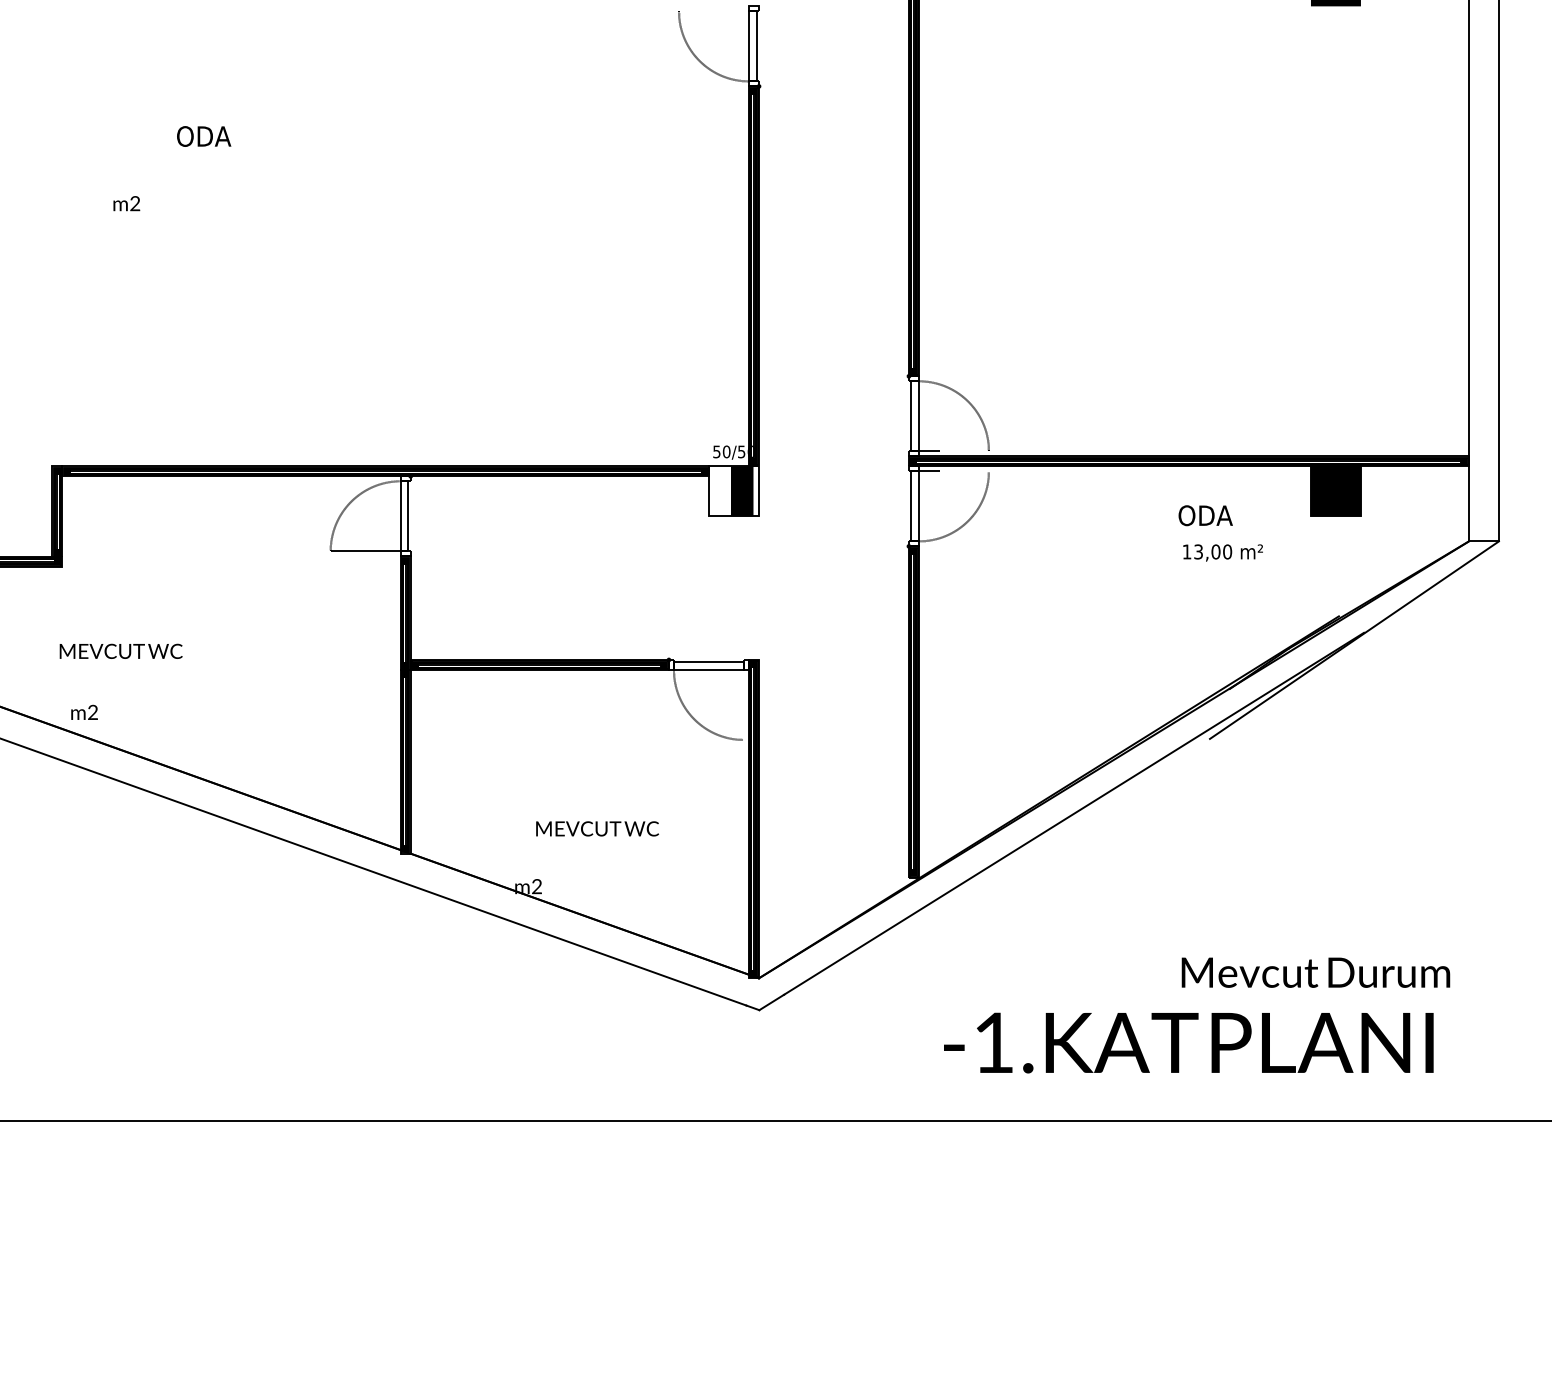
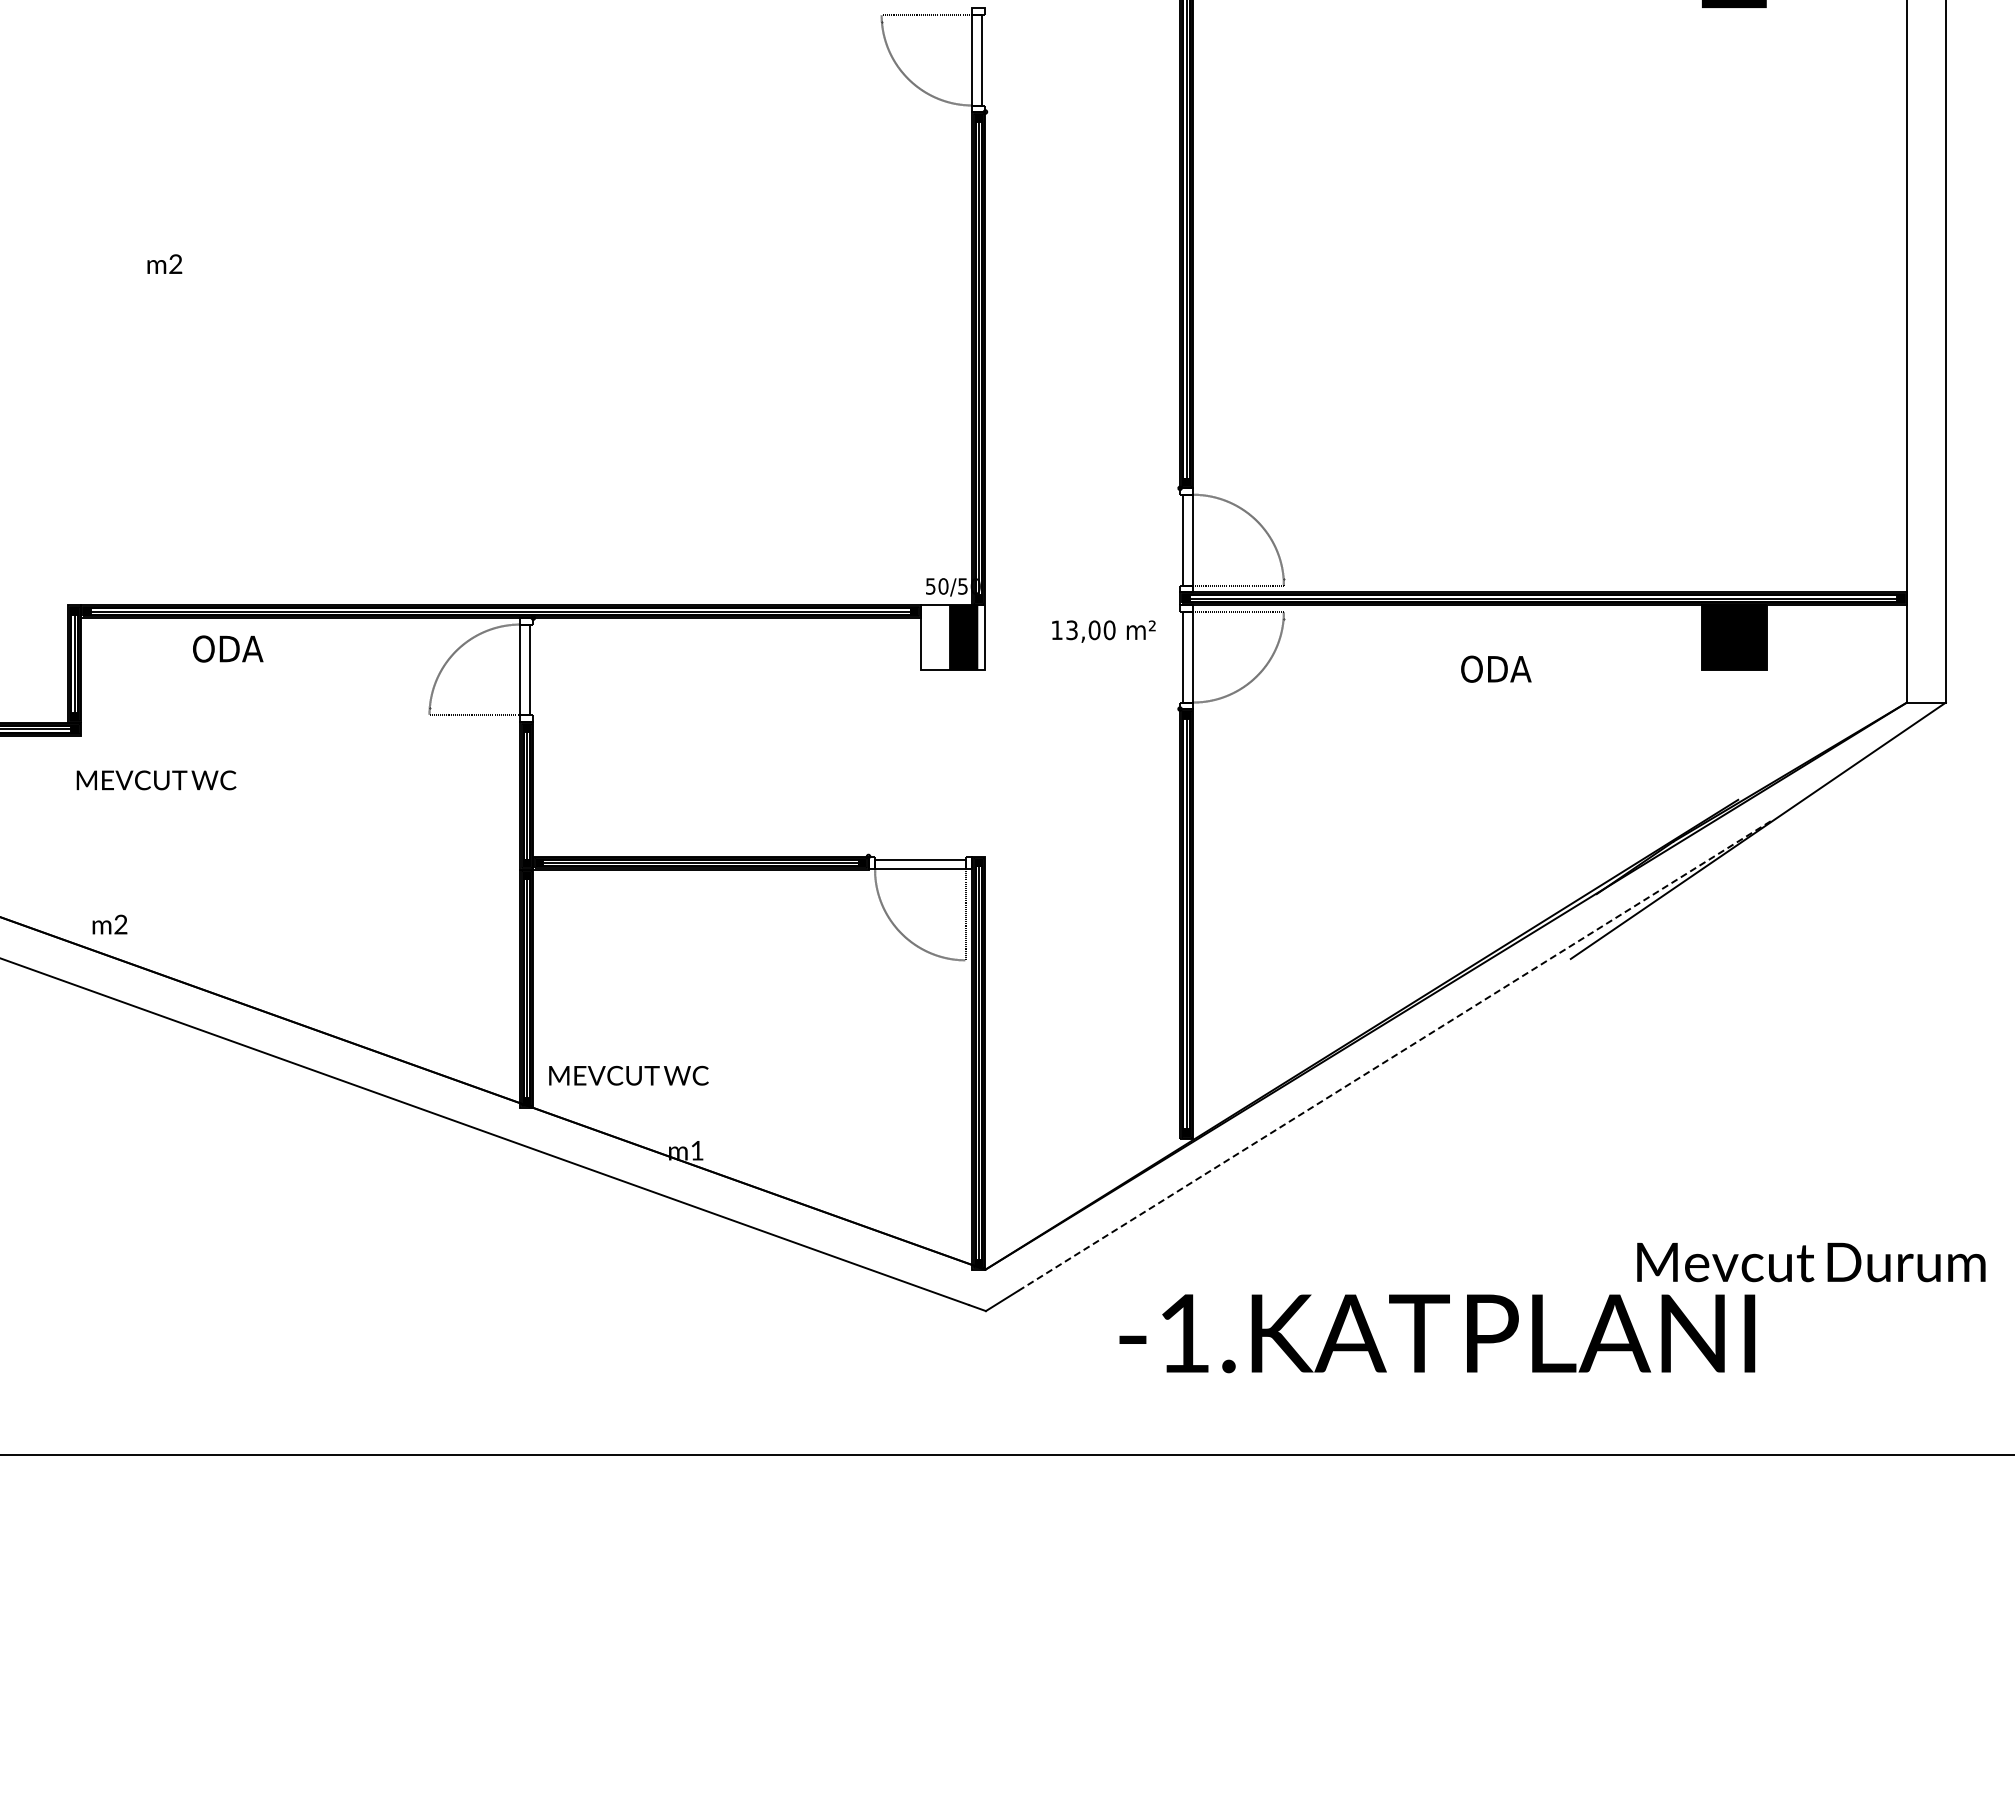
text: (204, 136) -> (228, 648), moved
text: (1205, 515) -> (1496, 668), moved
text: (1222, 552) -> (1103, 631), moved
text: (121, 651) -> (156, 780), moved
line: (1074, 814) -> (1394, 1056), solid -> dashed
text: (597, 828) -> (628, 1075), moved
text: (536, 886) -> (696, 1150), m2 -> m1
text: (1316, 972) -> (1811, 1262), moved
text: (1188, 1042) -> (1437, 1333), moved

